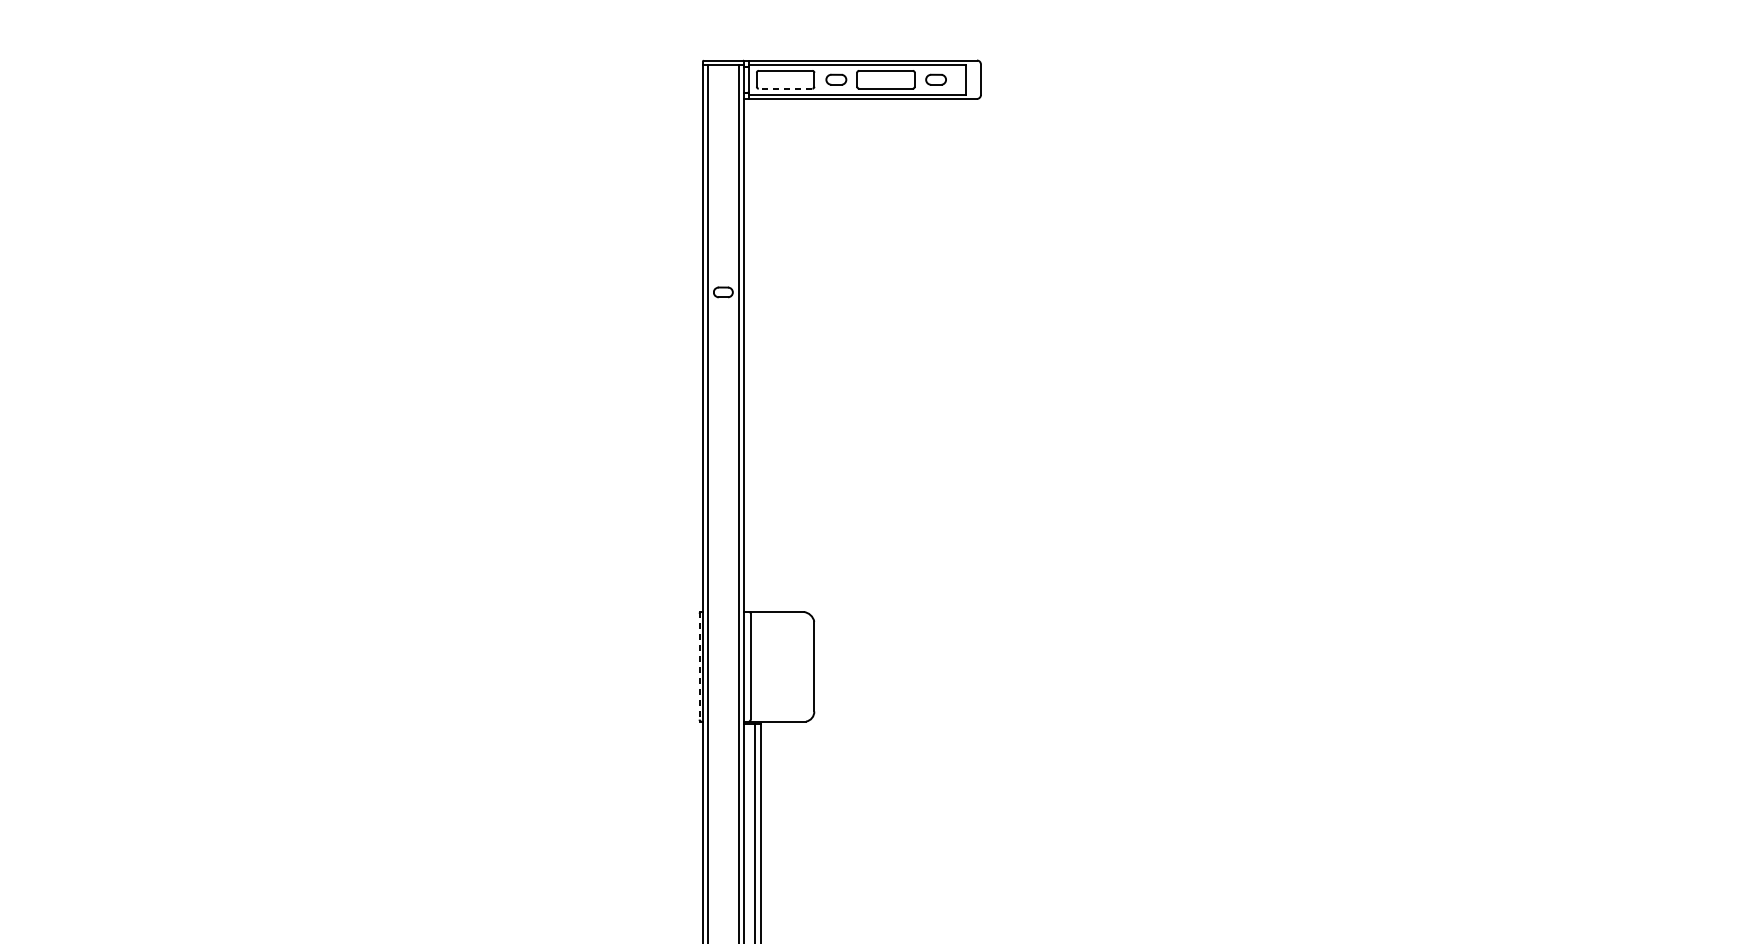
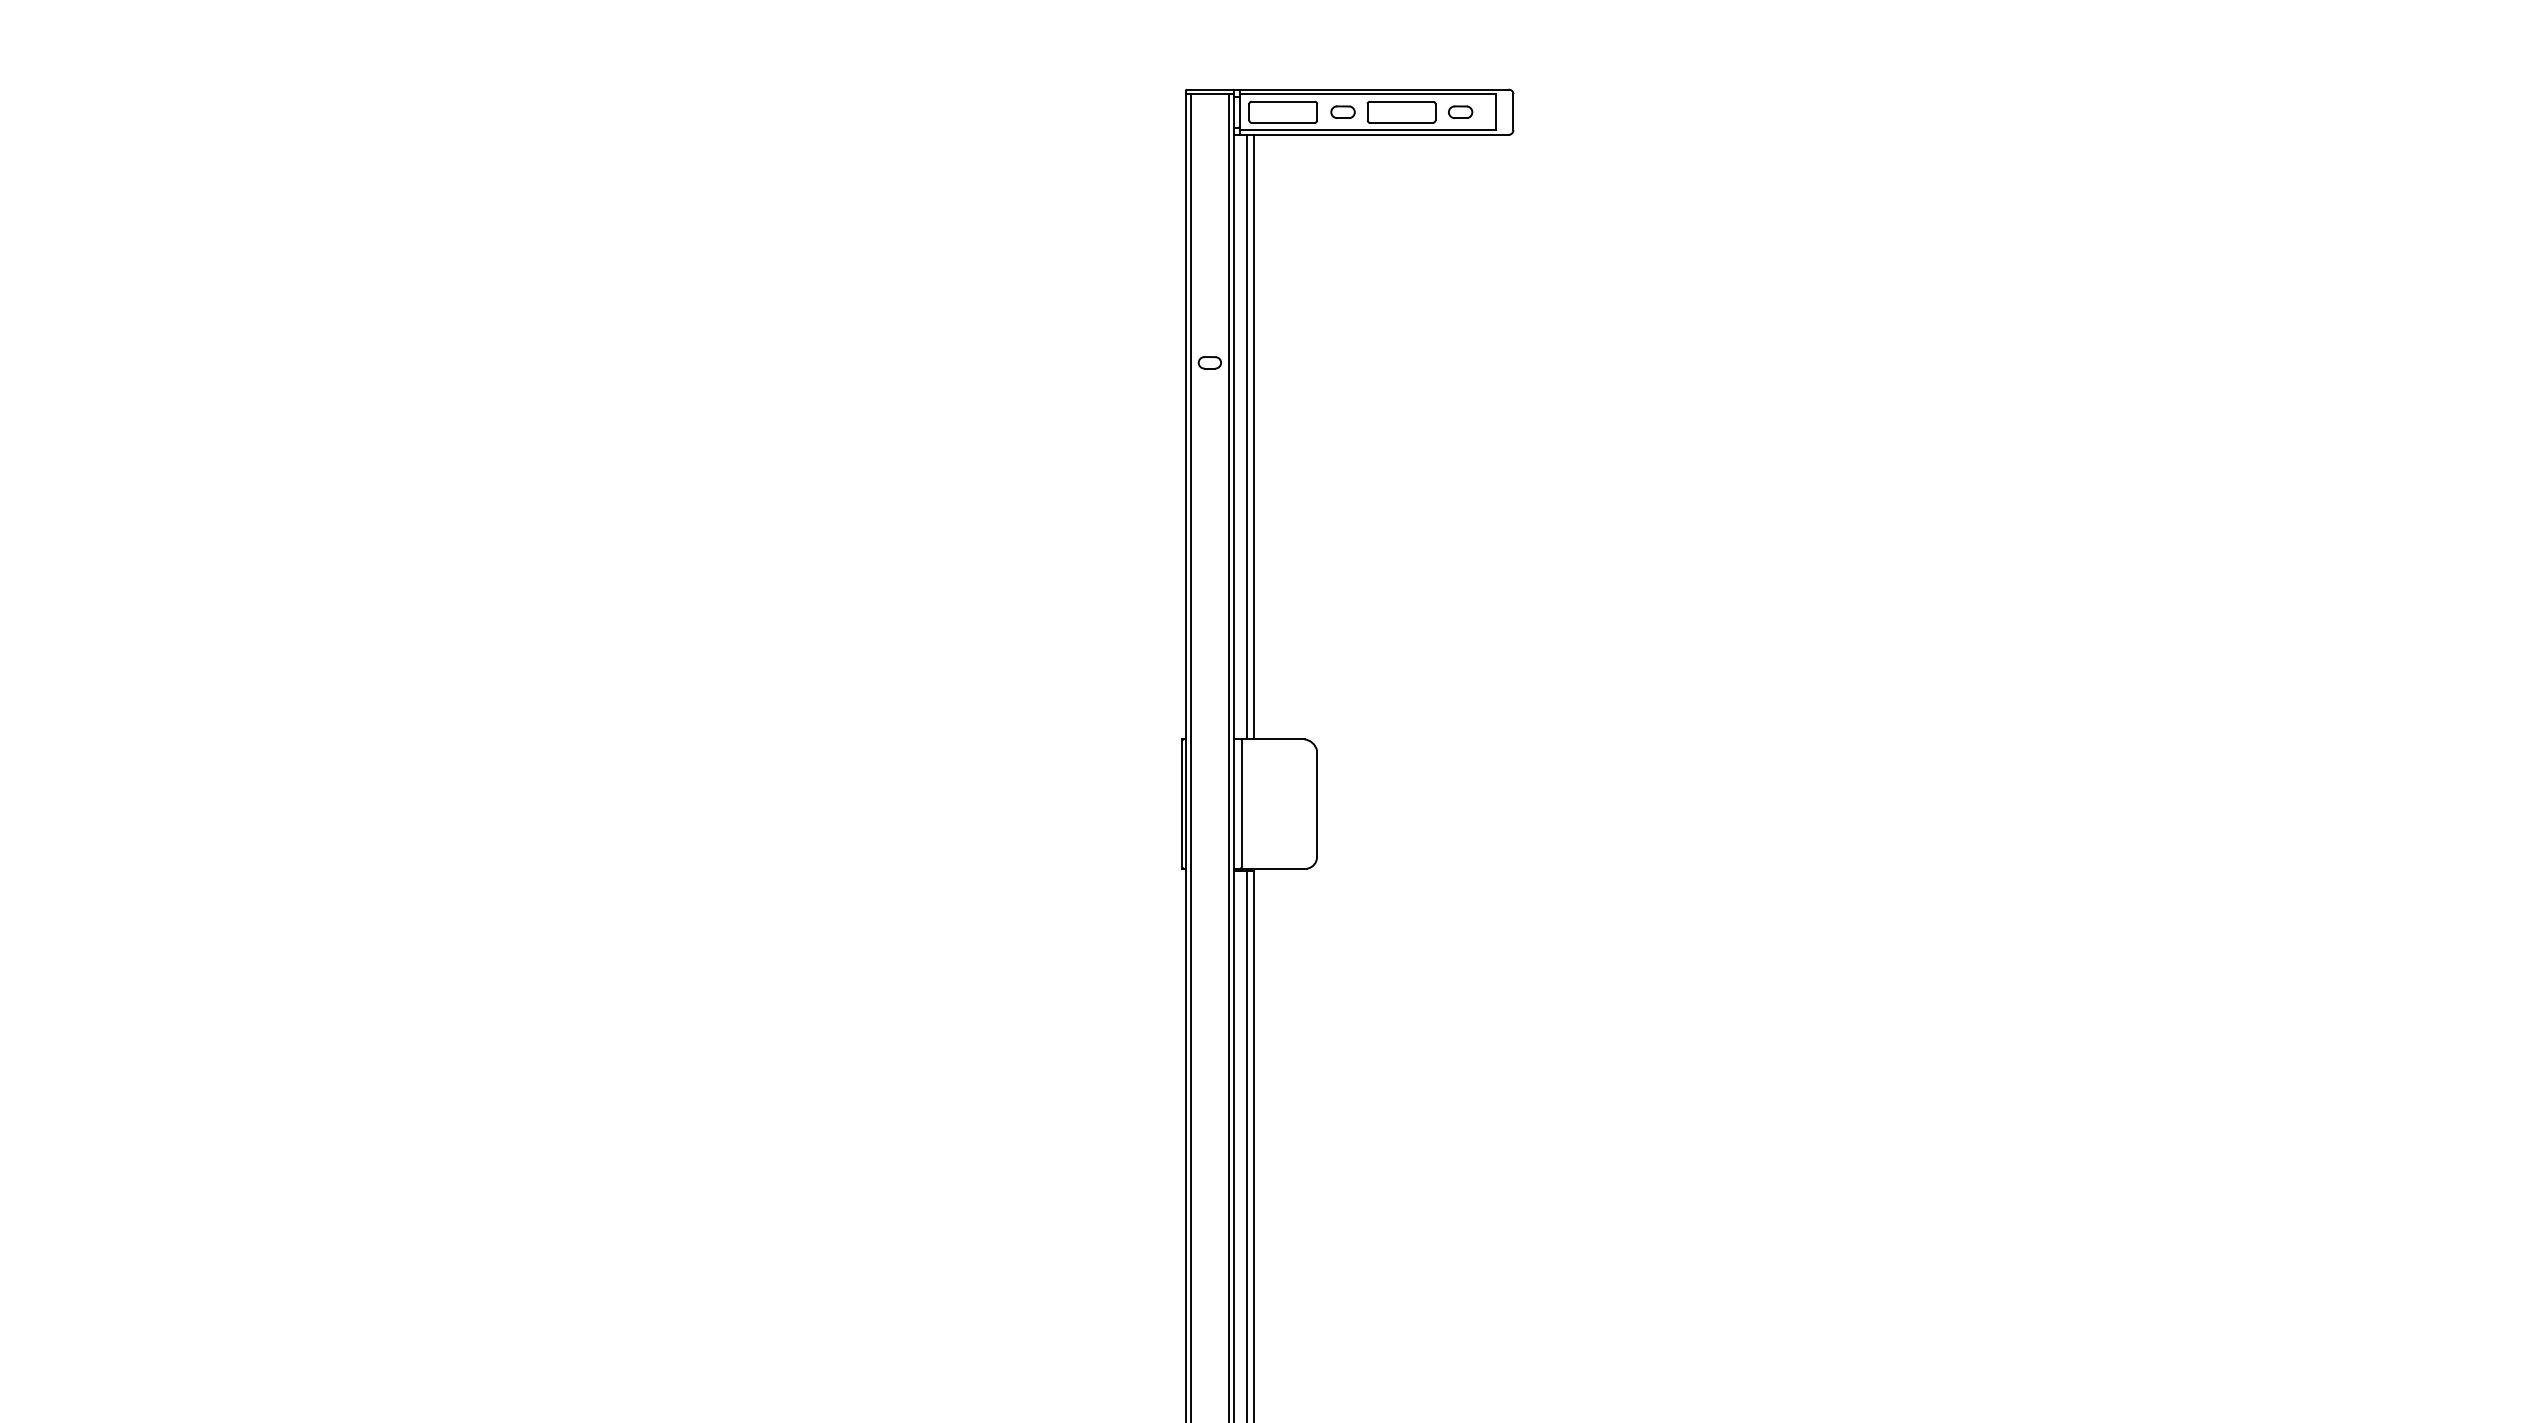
line: (785, 88) -> (1283, 122), dashed -> solid
line: (755, 354) -> (1247, 436), added
line: (761, 354) -> (1254, 436), added
line: (699, 667) -> (1181, 804), dashed -> solid

